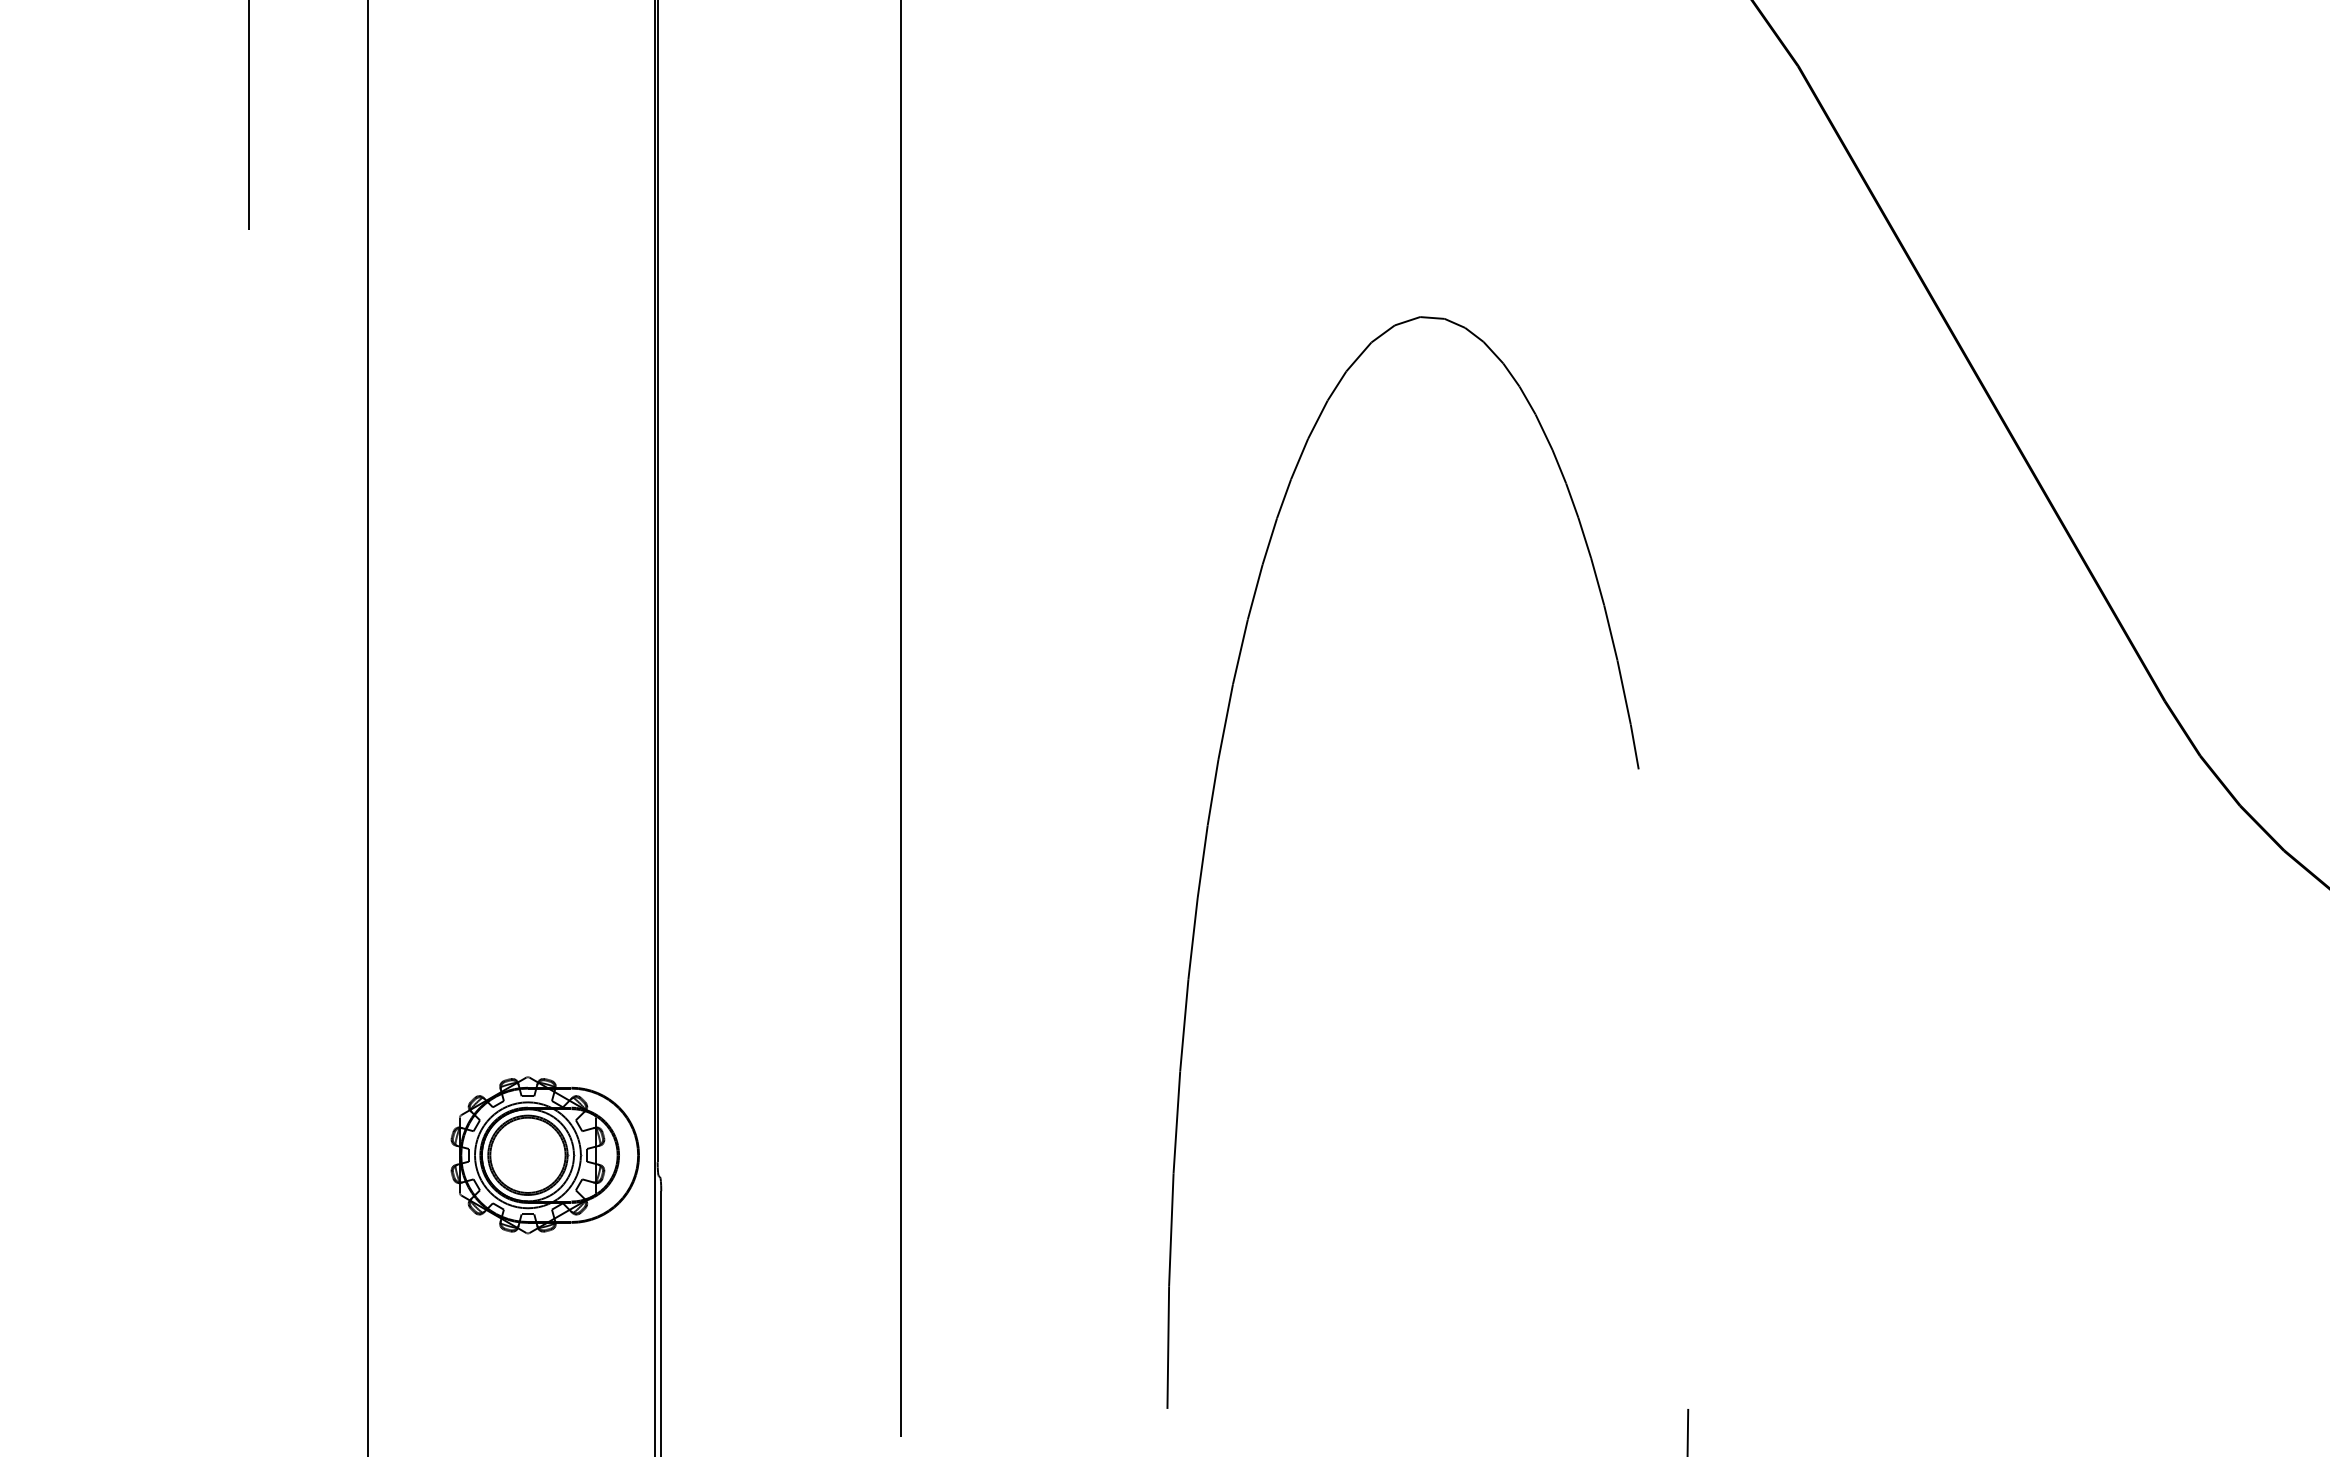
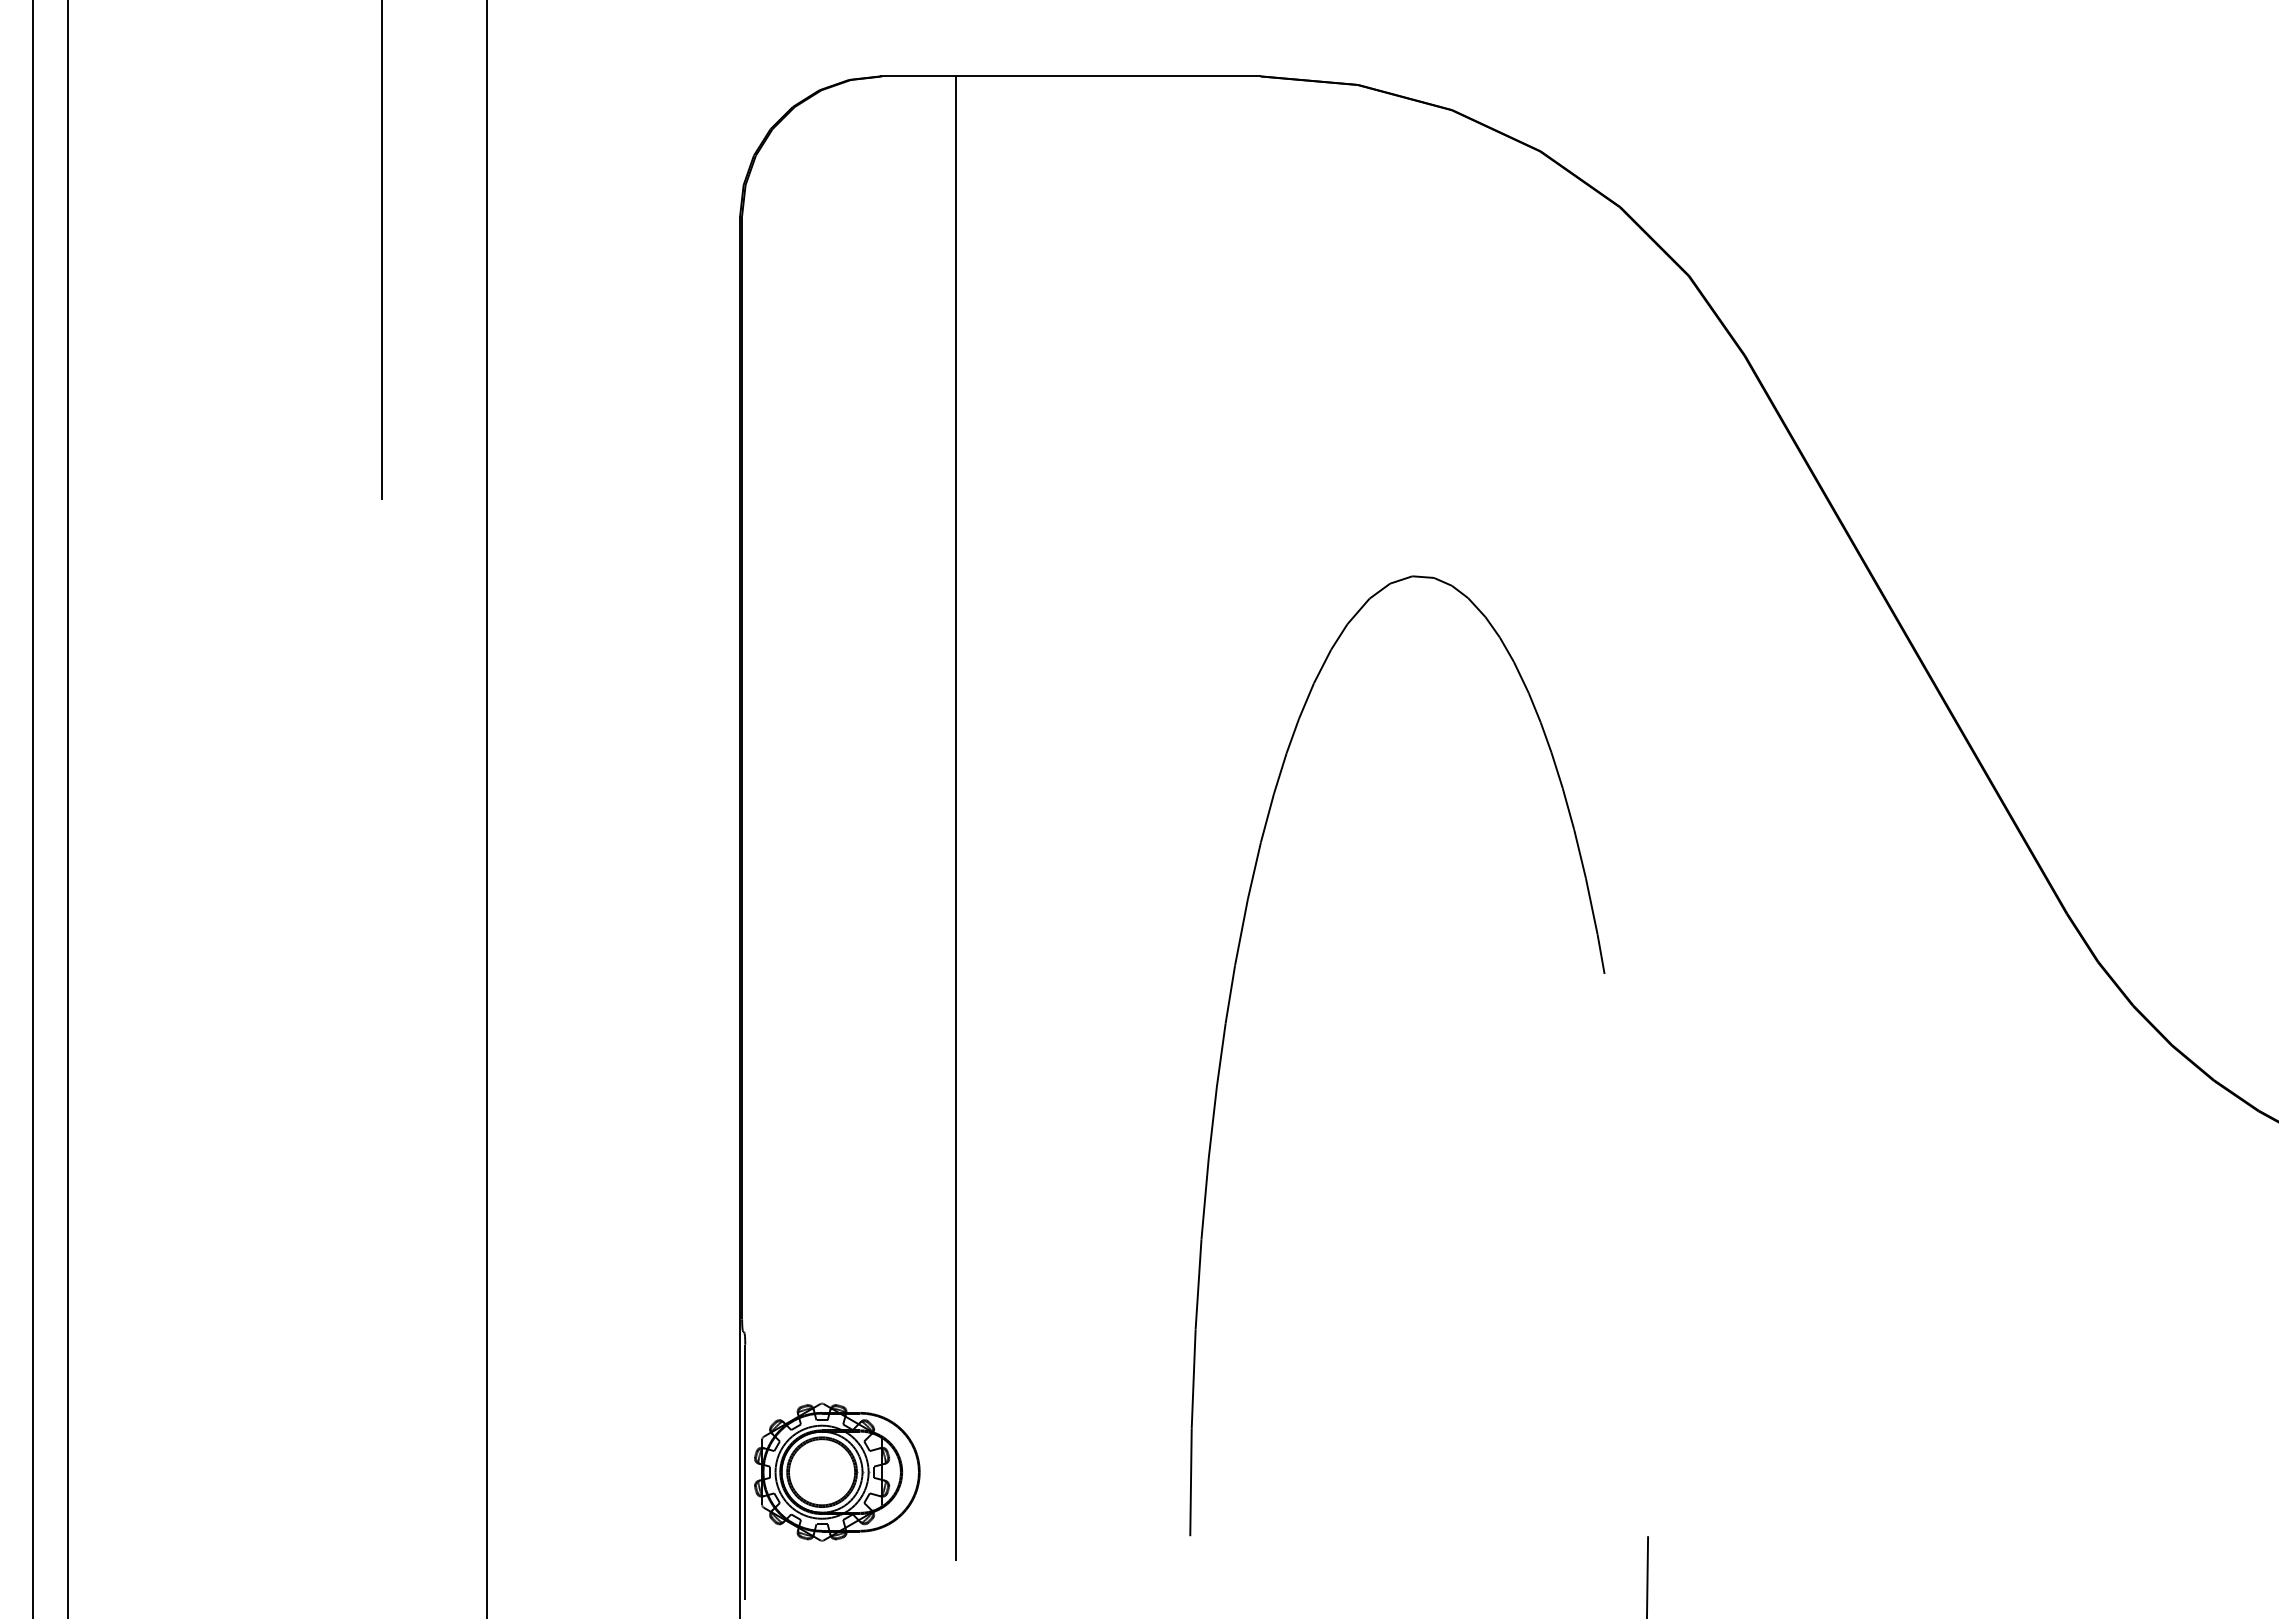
part: (545, 1154) -> (837, 1471), moved

